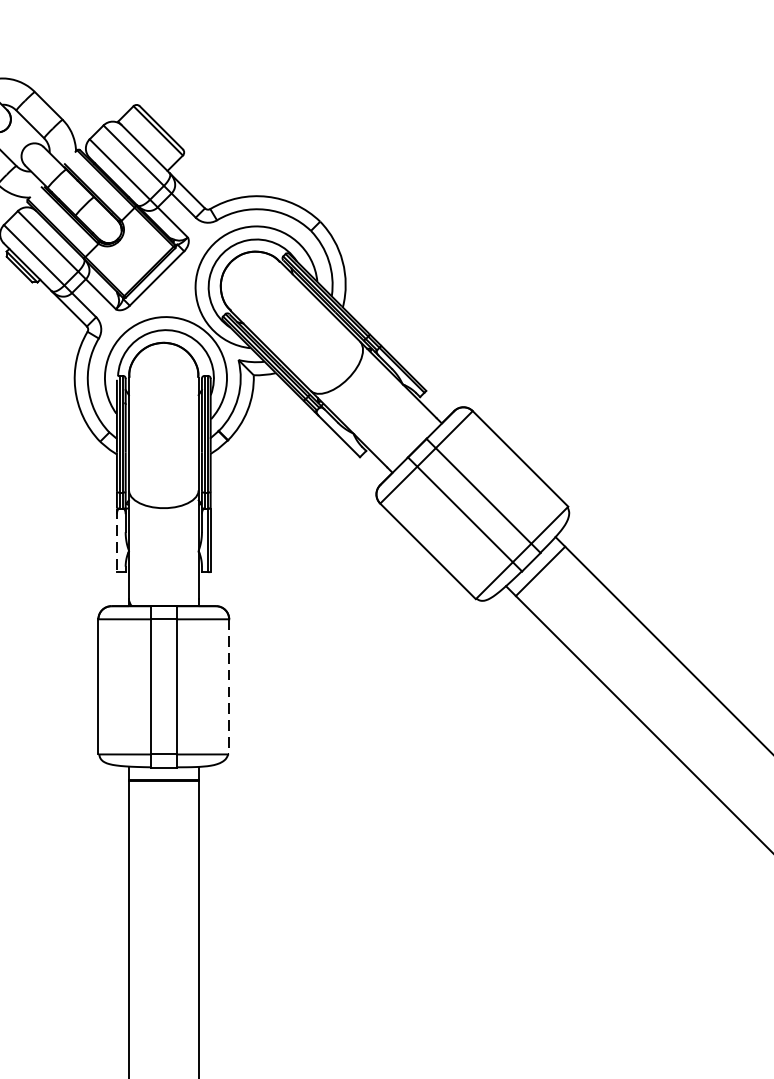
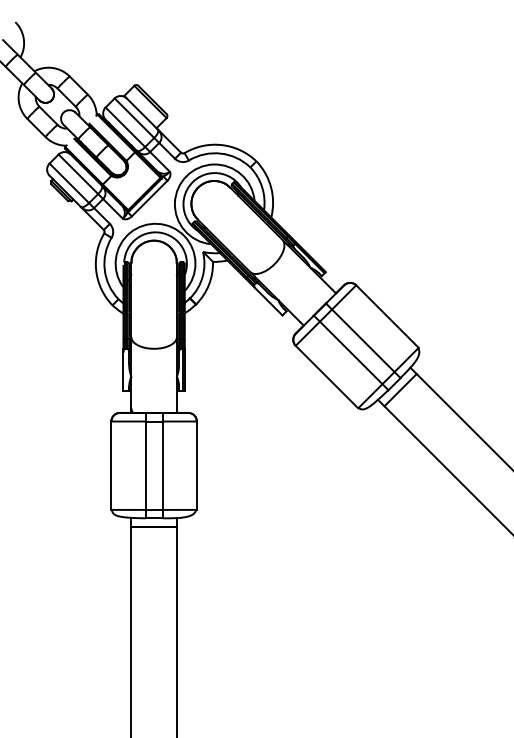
line: (116, 539) -> (123, 369), dashed -> solid
line: (228, 688) -> (196, 466), dashed -> solid

